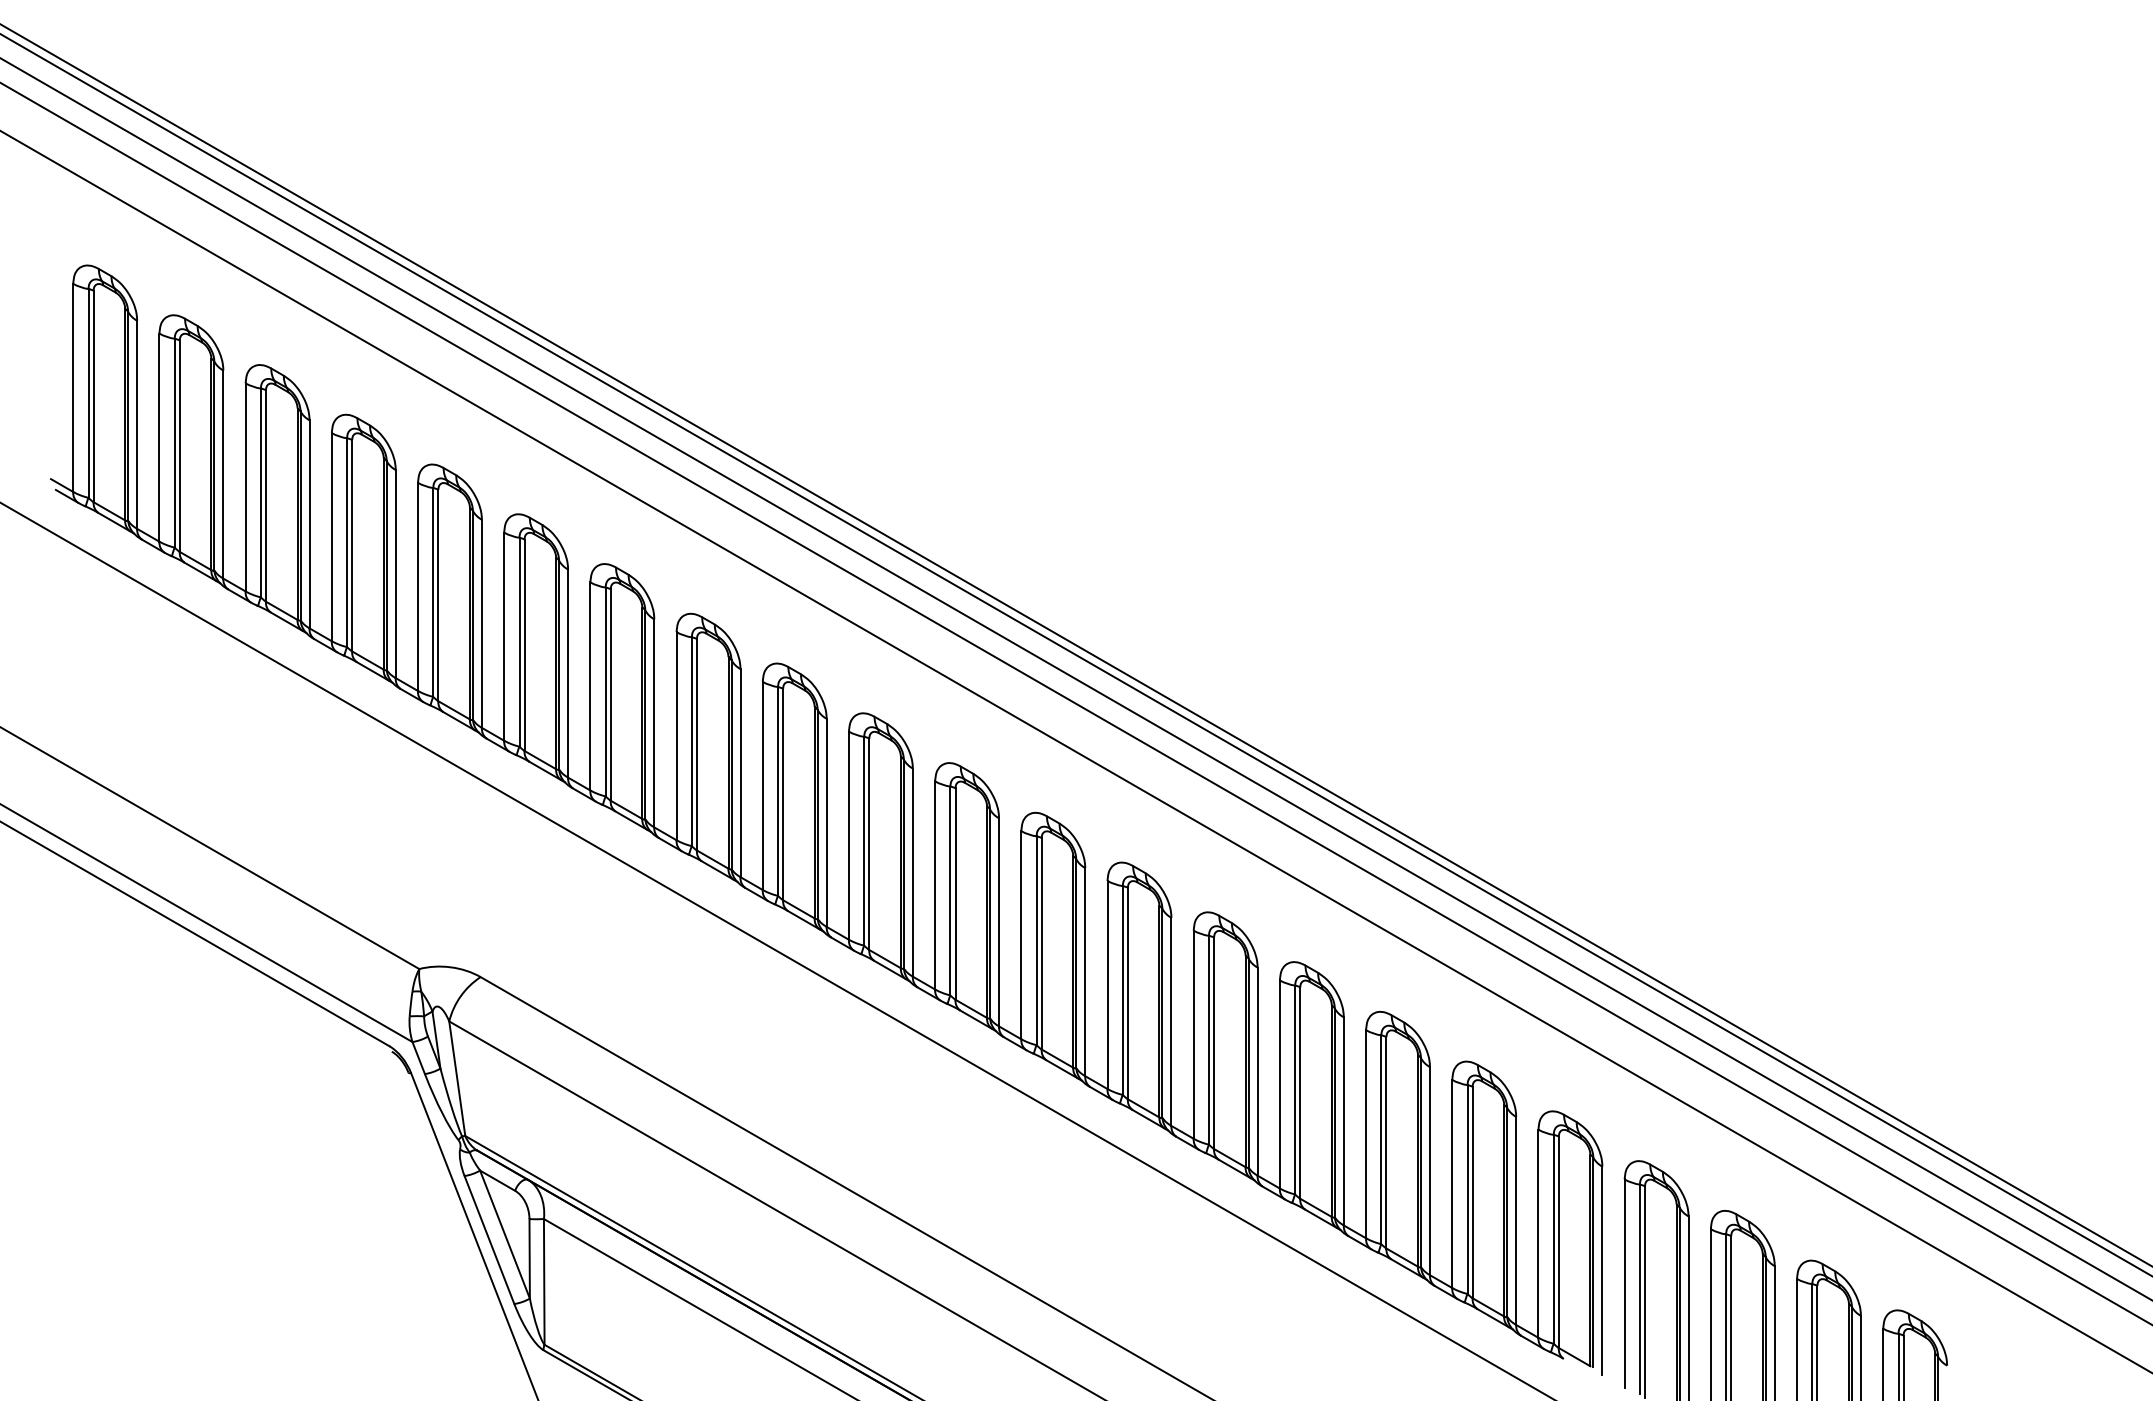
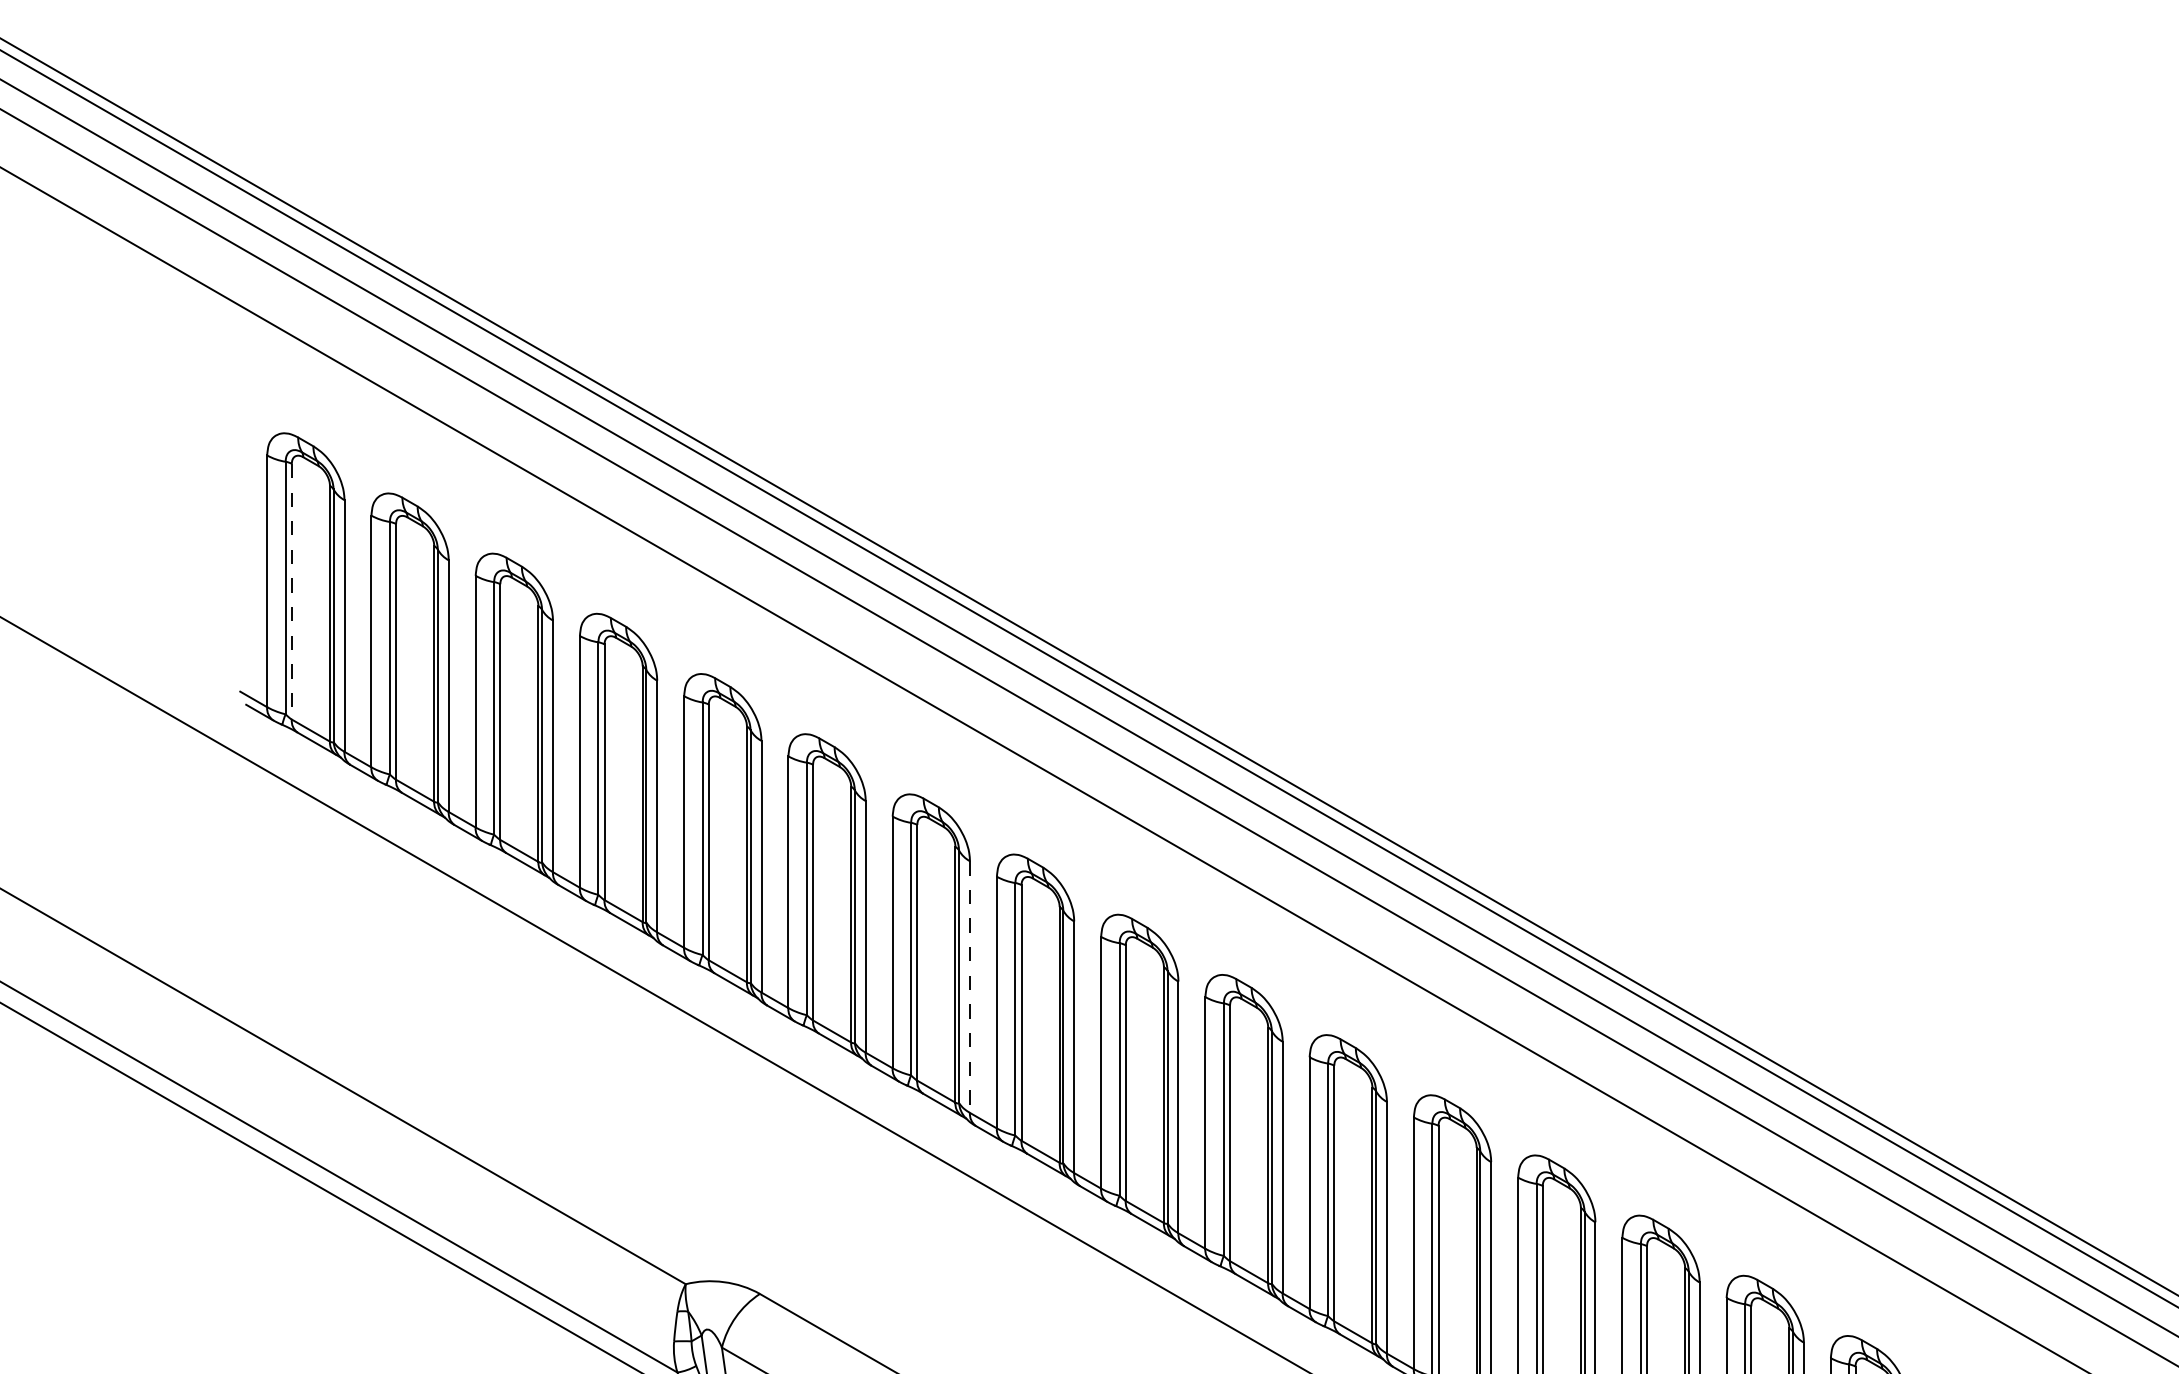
line: (93, 396) -> (291, 591), solid -> dashed
line: (654, 723) -> (970, 987), solid -> dashed

